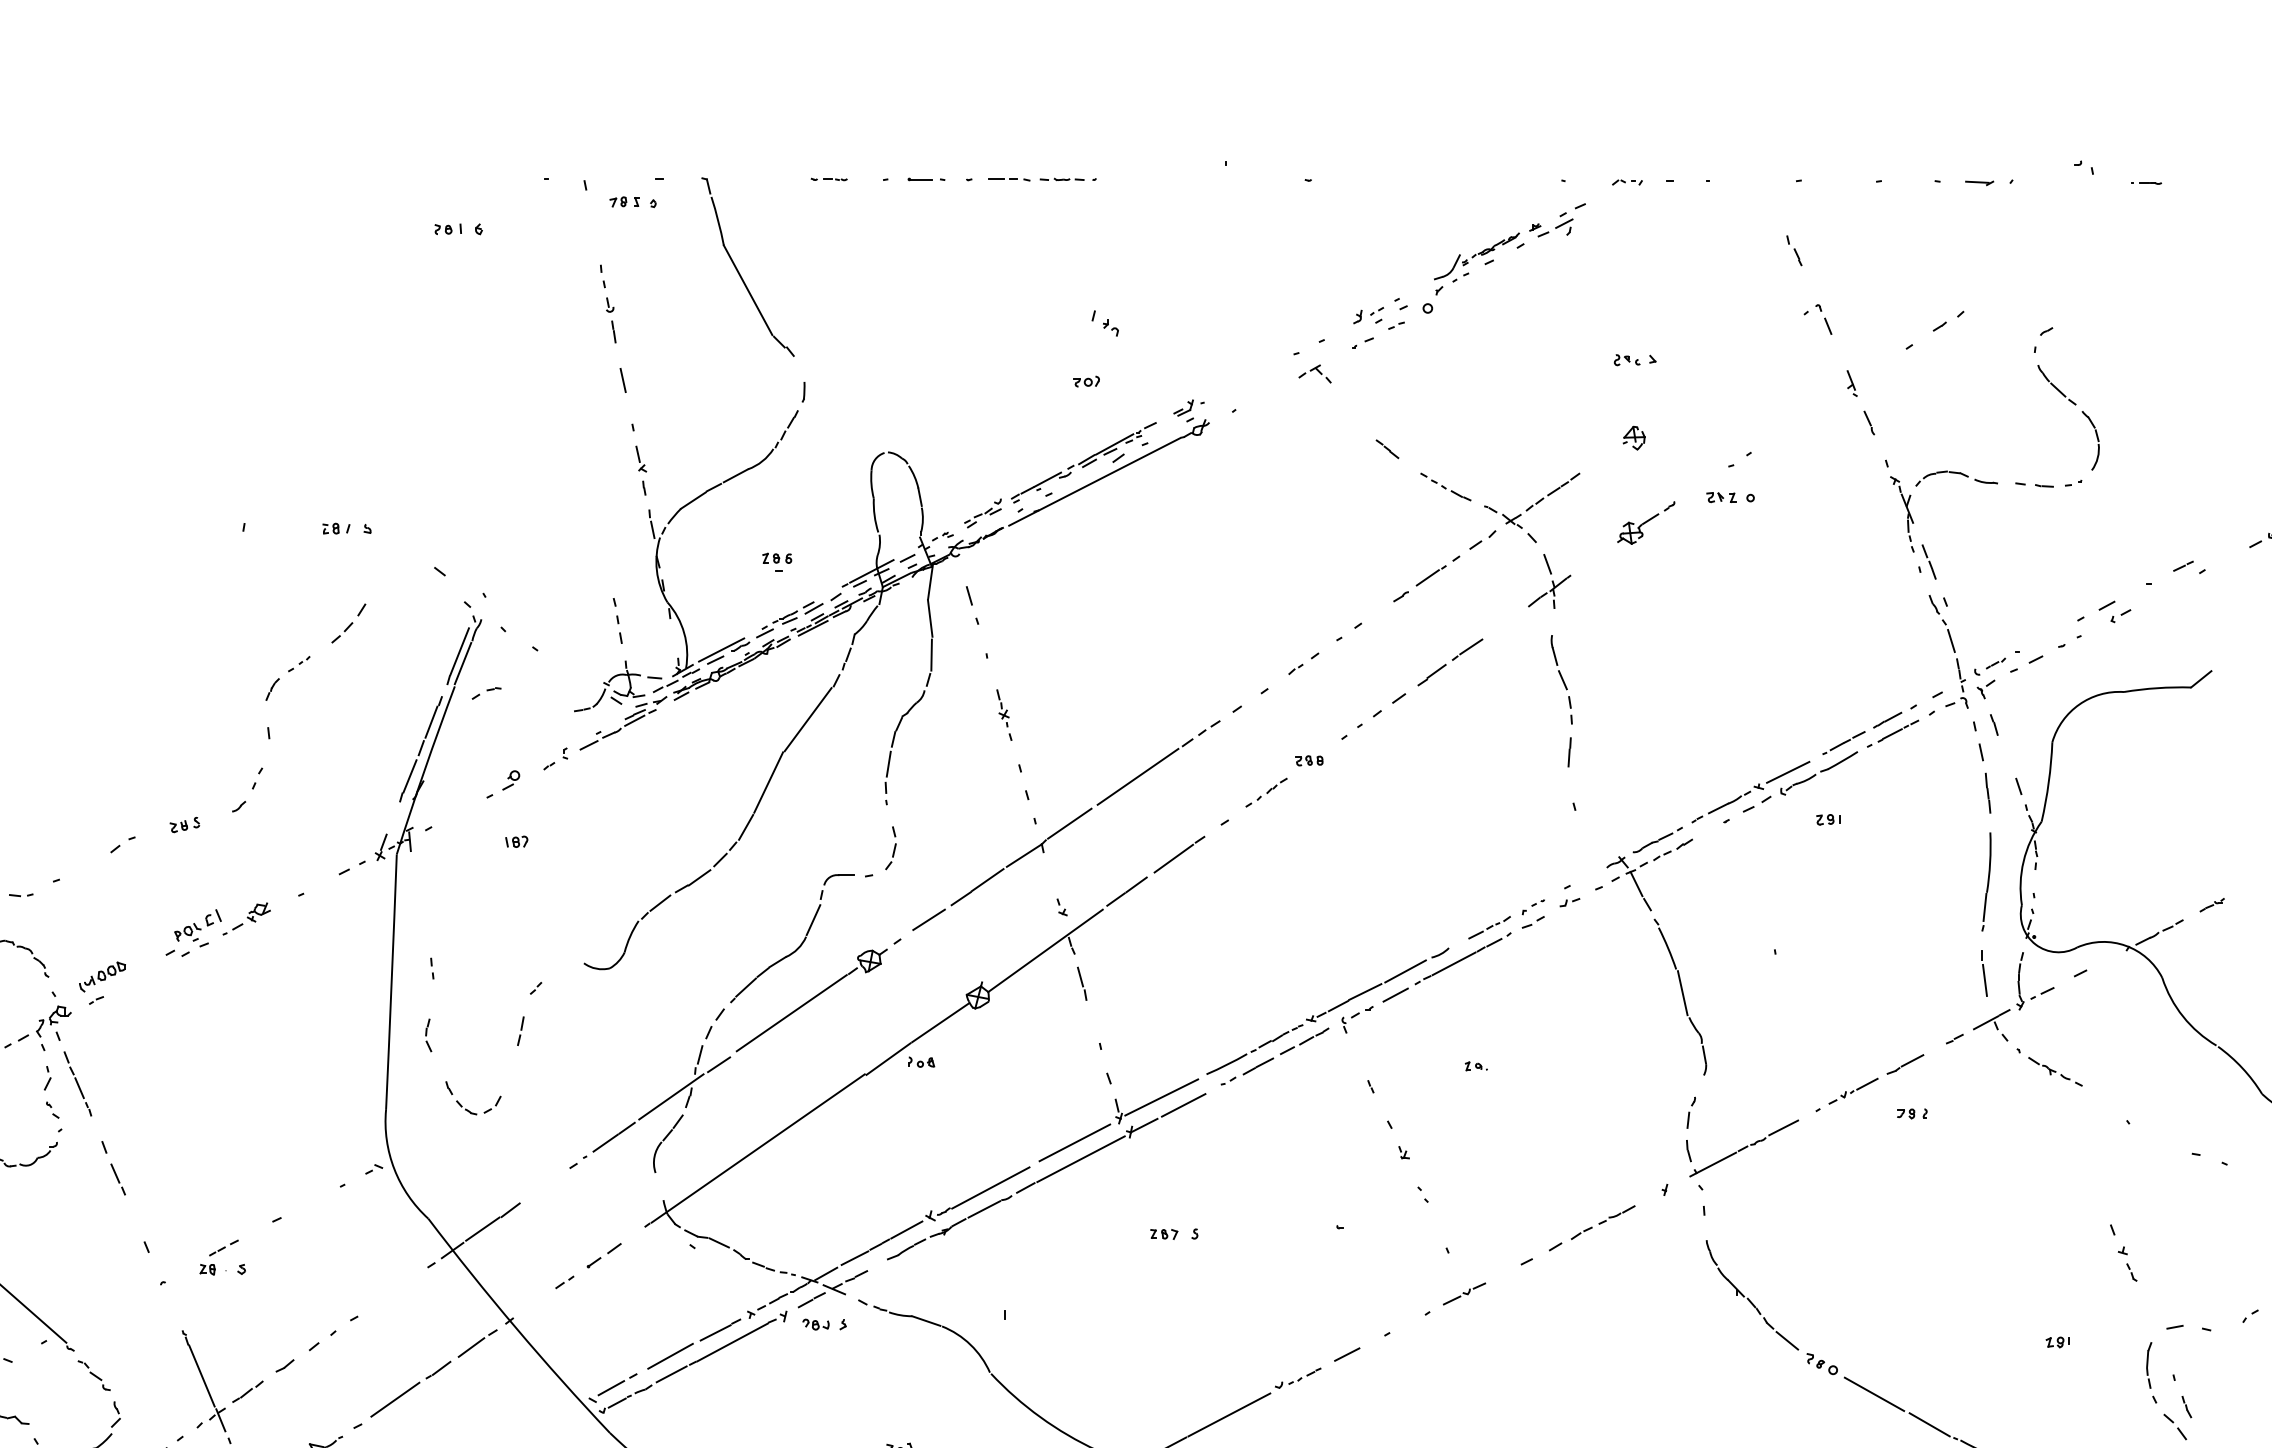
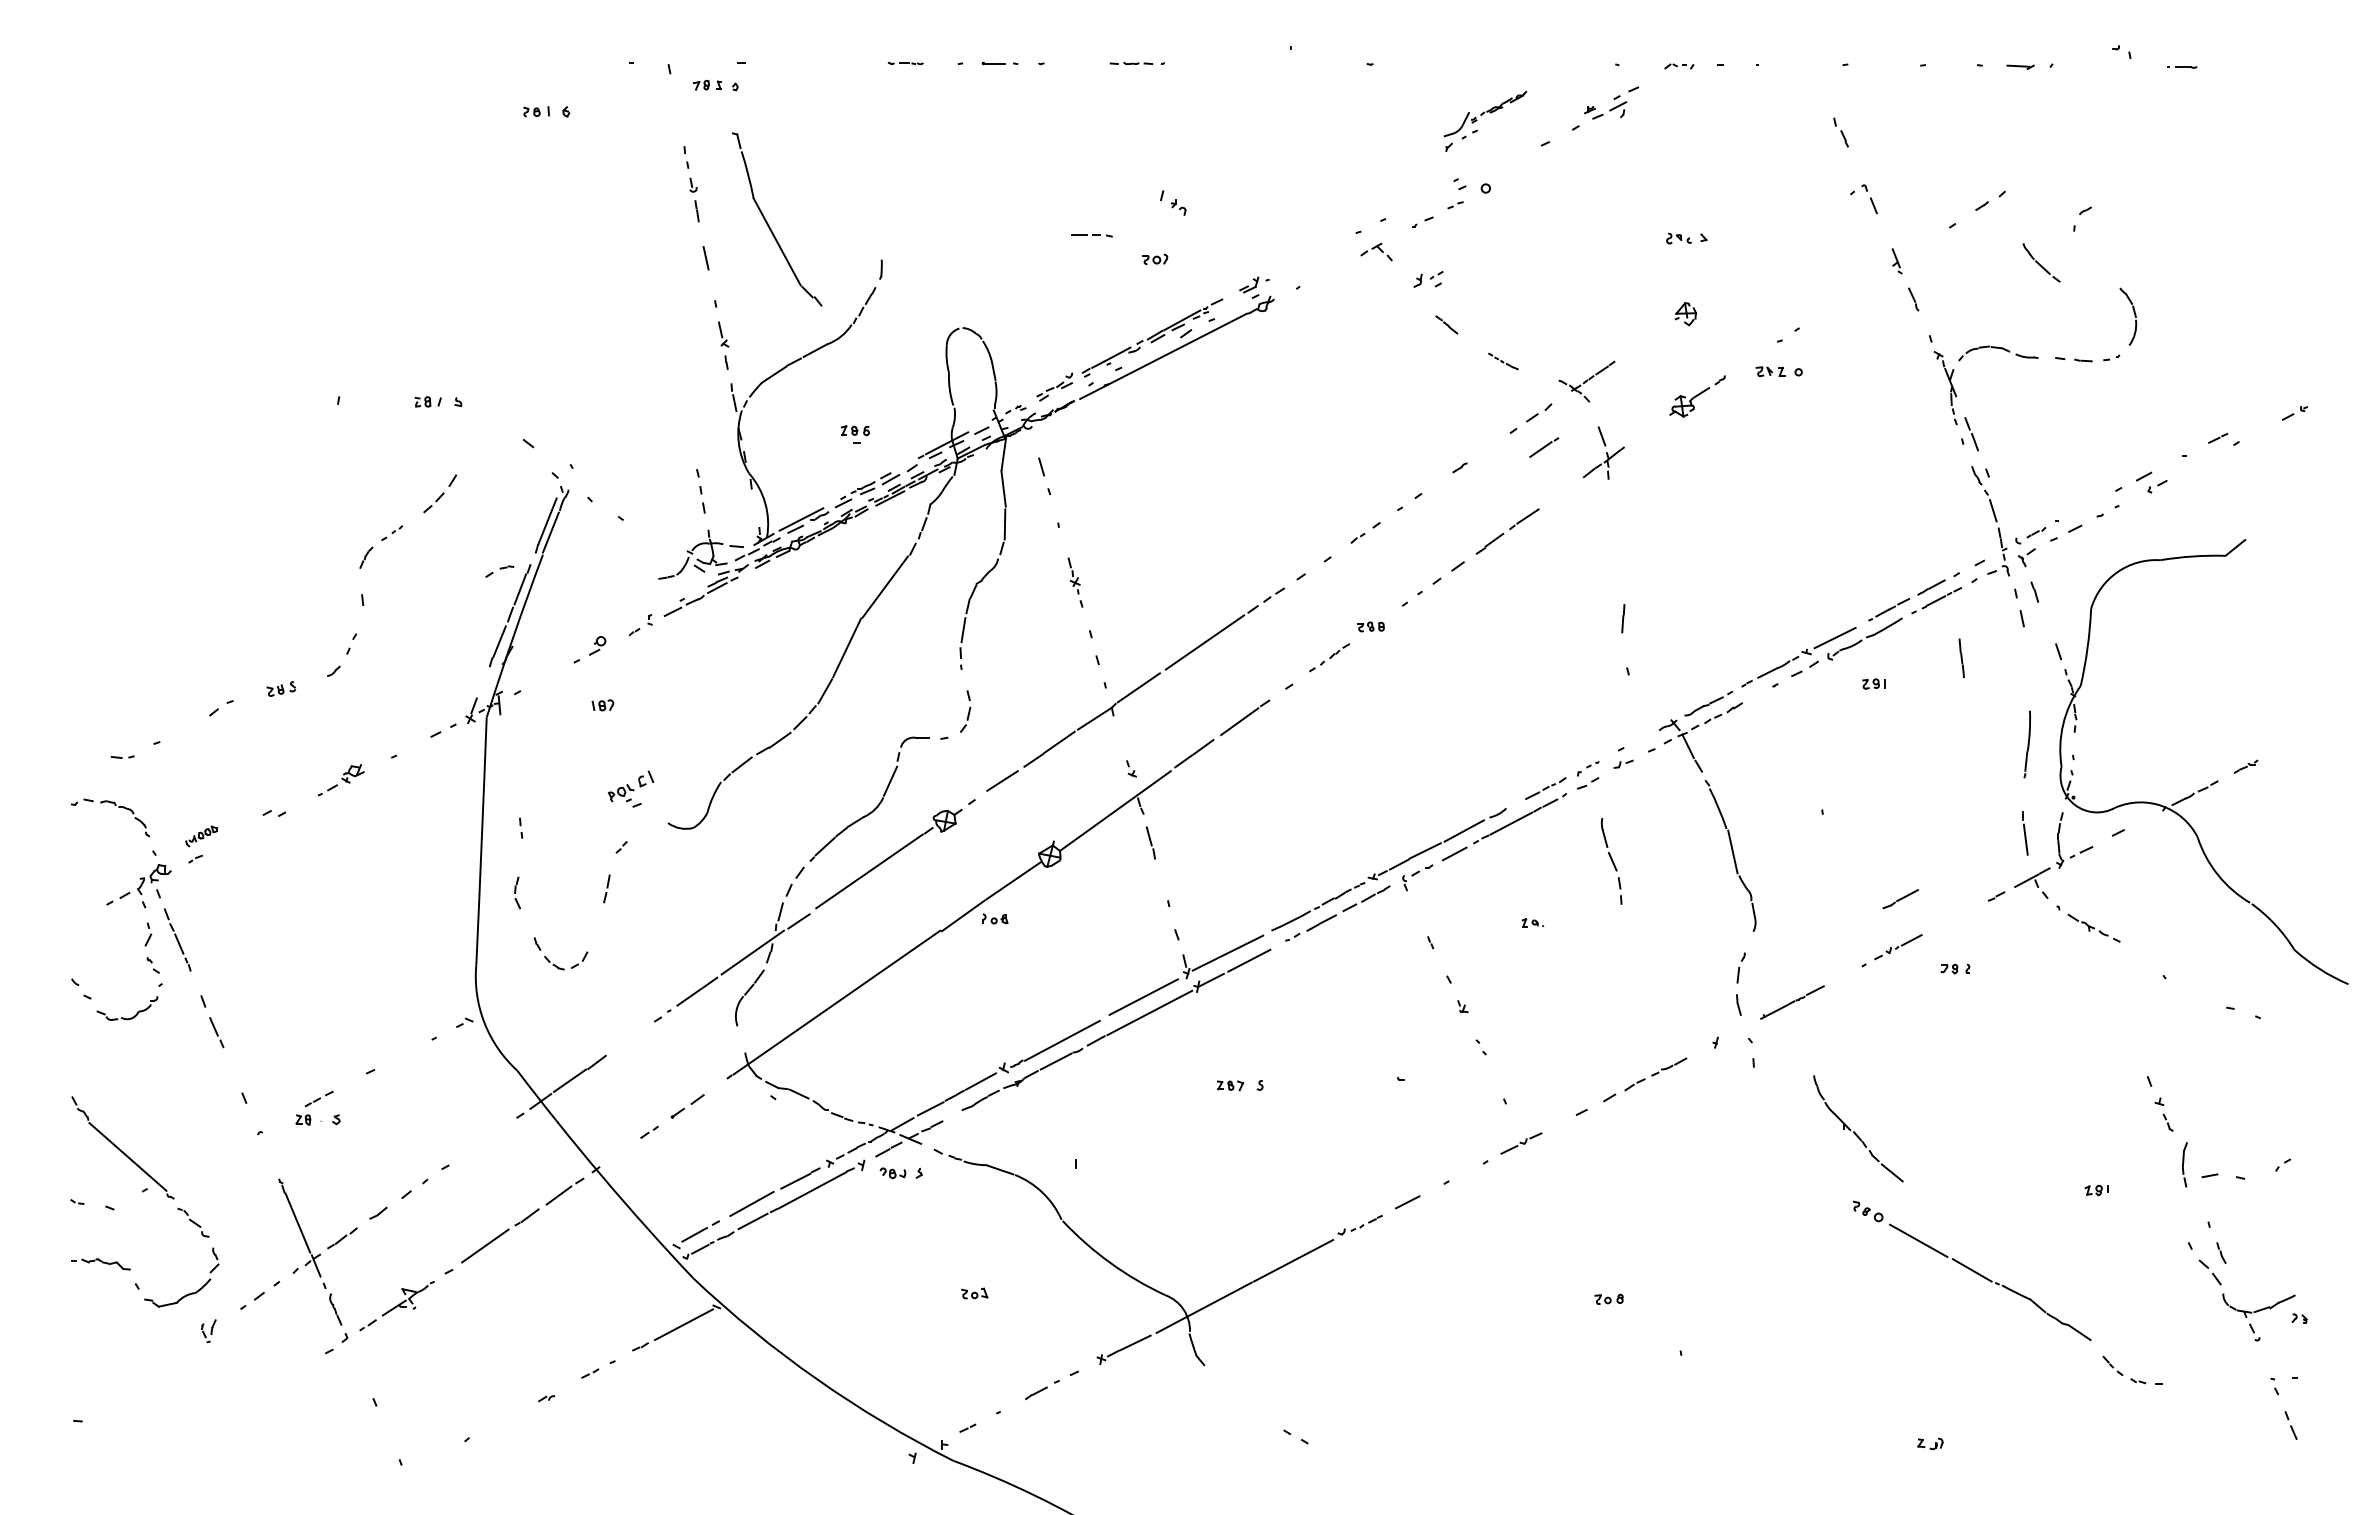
part: (1008, 179) -> (1091, 235), moved
part: (1476, 263) -> (1485, 120), moved
part: (739, 271) -> (768, 223), moved
part: (1368, 315) -> (1428, 279), moved
part: (2056, 384) -> (2041, 262), moved
part: (1446, 486) -> (1503, 361), size x0.6
part: (1531, 507) -> (1586, 381), size x0.6
line: (1431, 575) -> (1544, 447), moved
part: (1561, 679) -> (1611, 861), moved
part: (486, 693) -> (499, 571), moved
line: (1987, 793) -> (1961, 658), moved
part: (1986, 882) -> (2027, 744), size x0.7
part: (197, 927) -> (630, 788), moved
part: (102, 977) -> (201, 836), size x0.7
part: (1905, 1064) -> (1900, 899), moved
part: (1744, 1148) -> (1792, 1002), size x0.6
part: (1752, 1294) -> (1858, 1128), moved
part: (2148, 1365) -> (2184, 1164), moved

